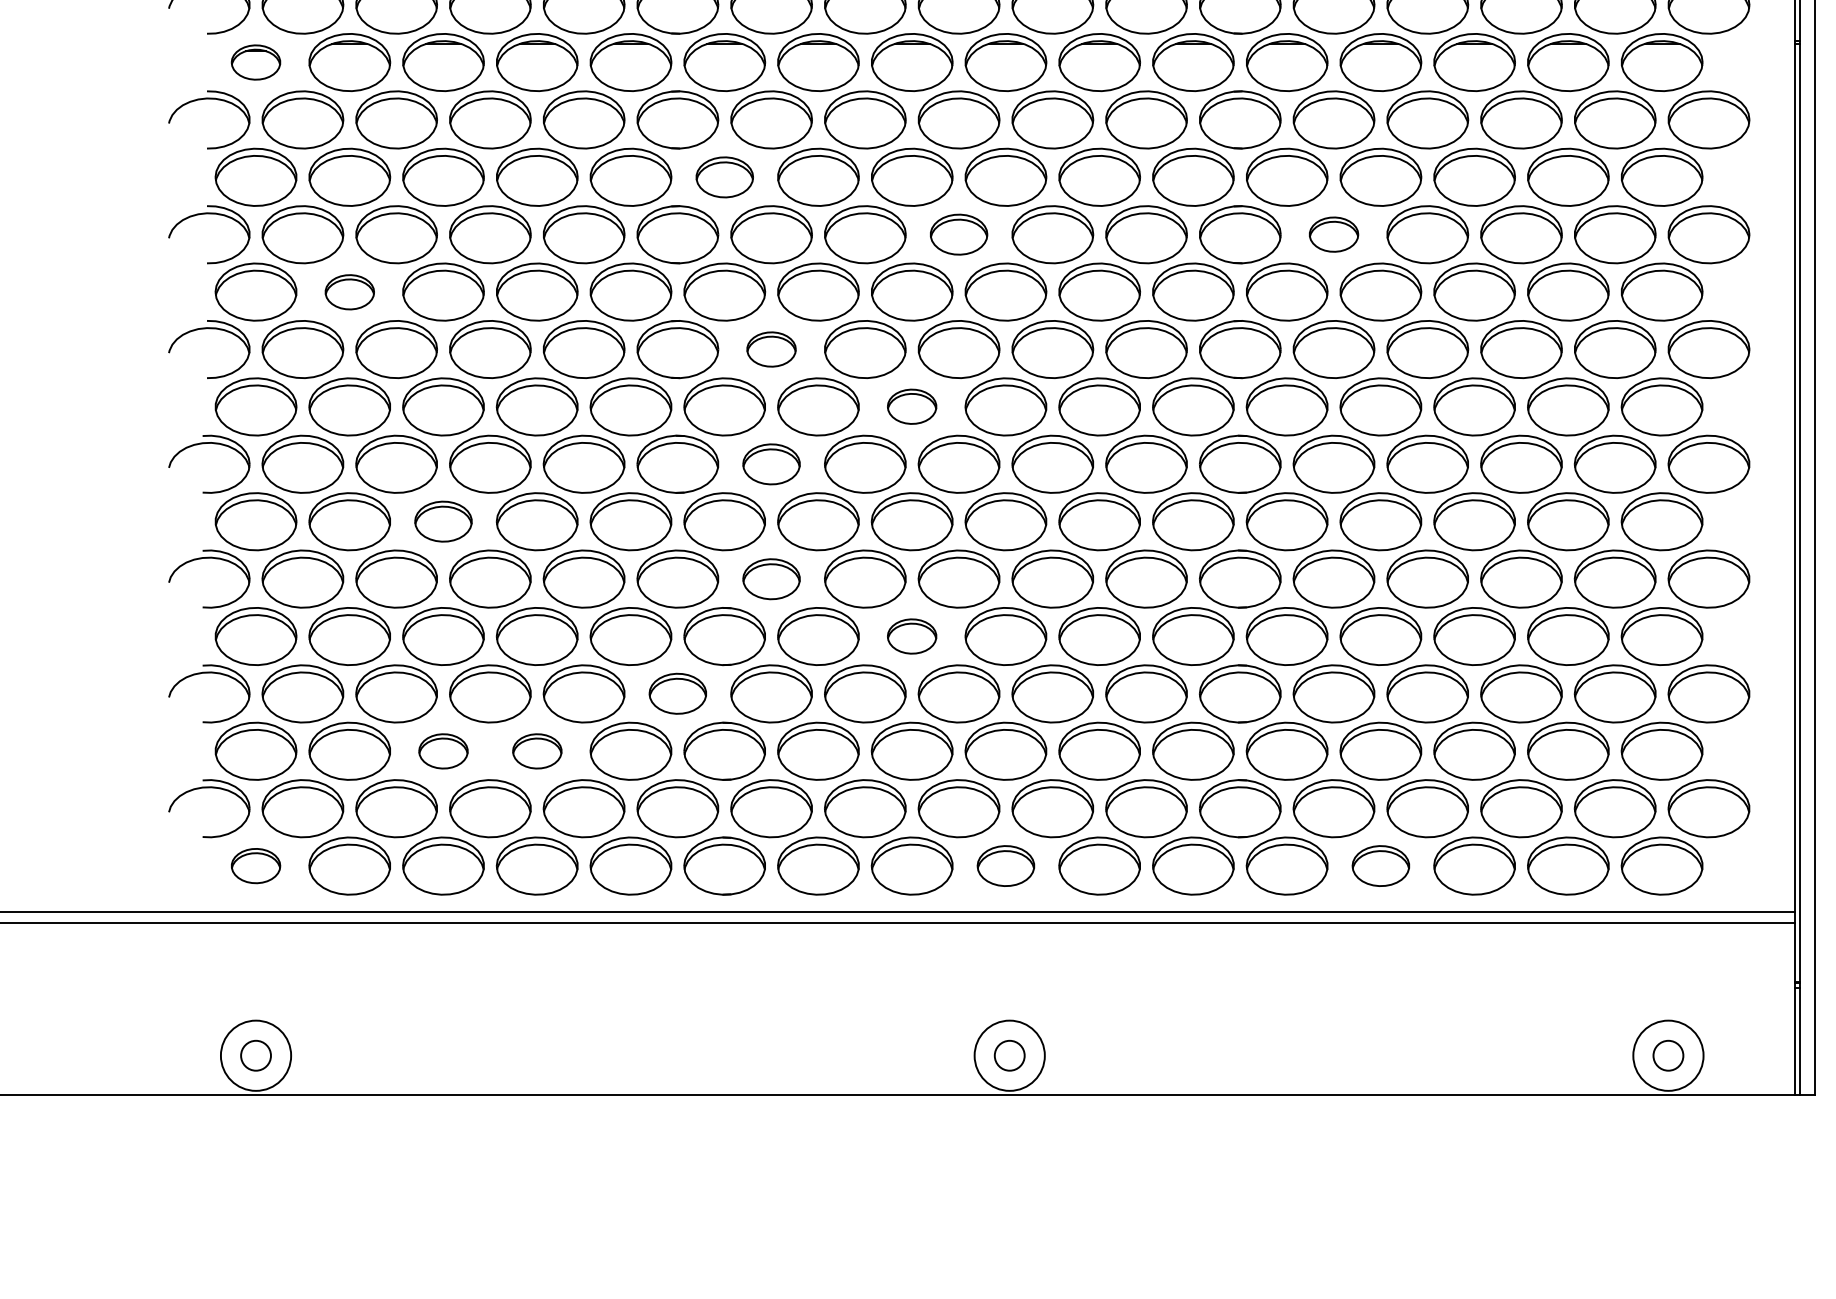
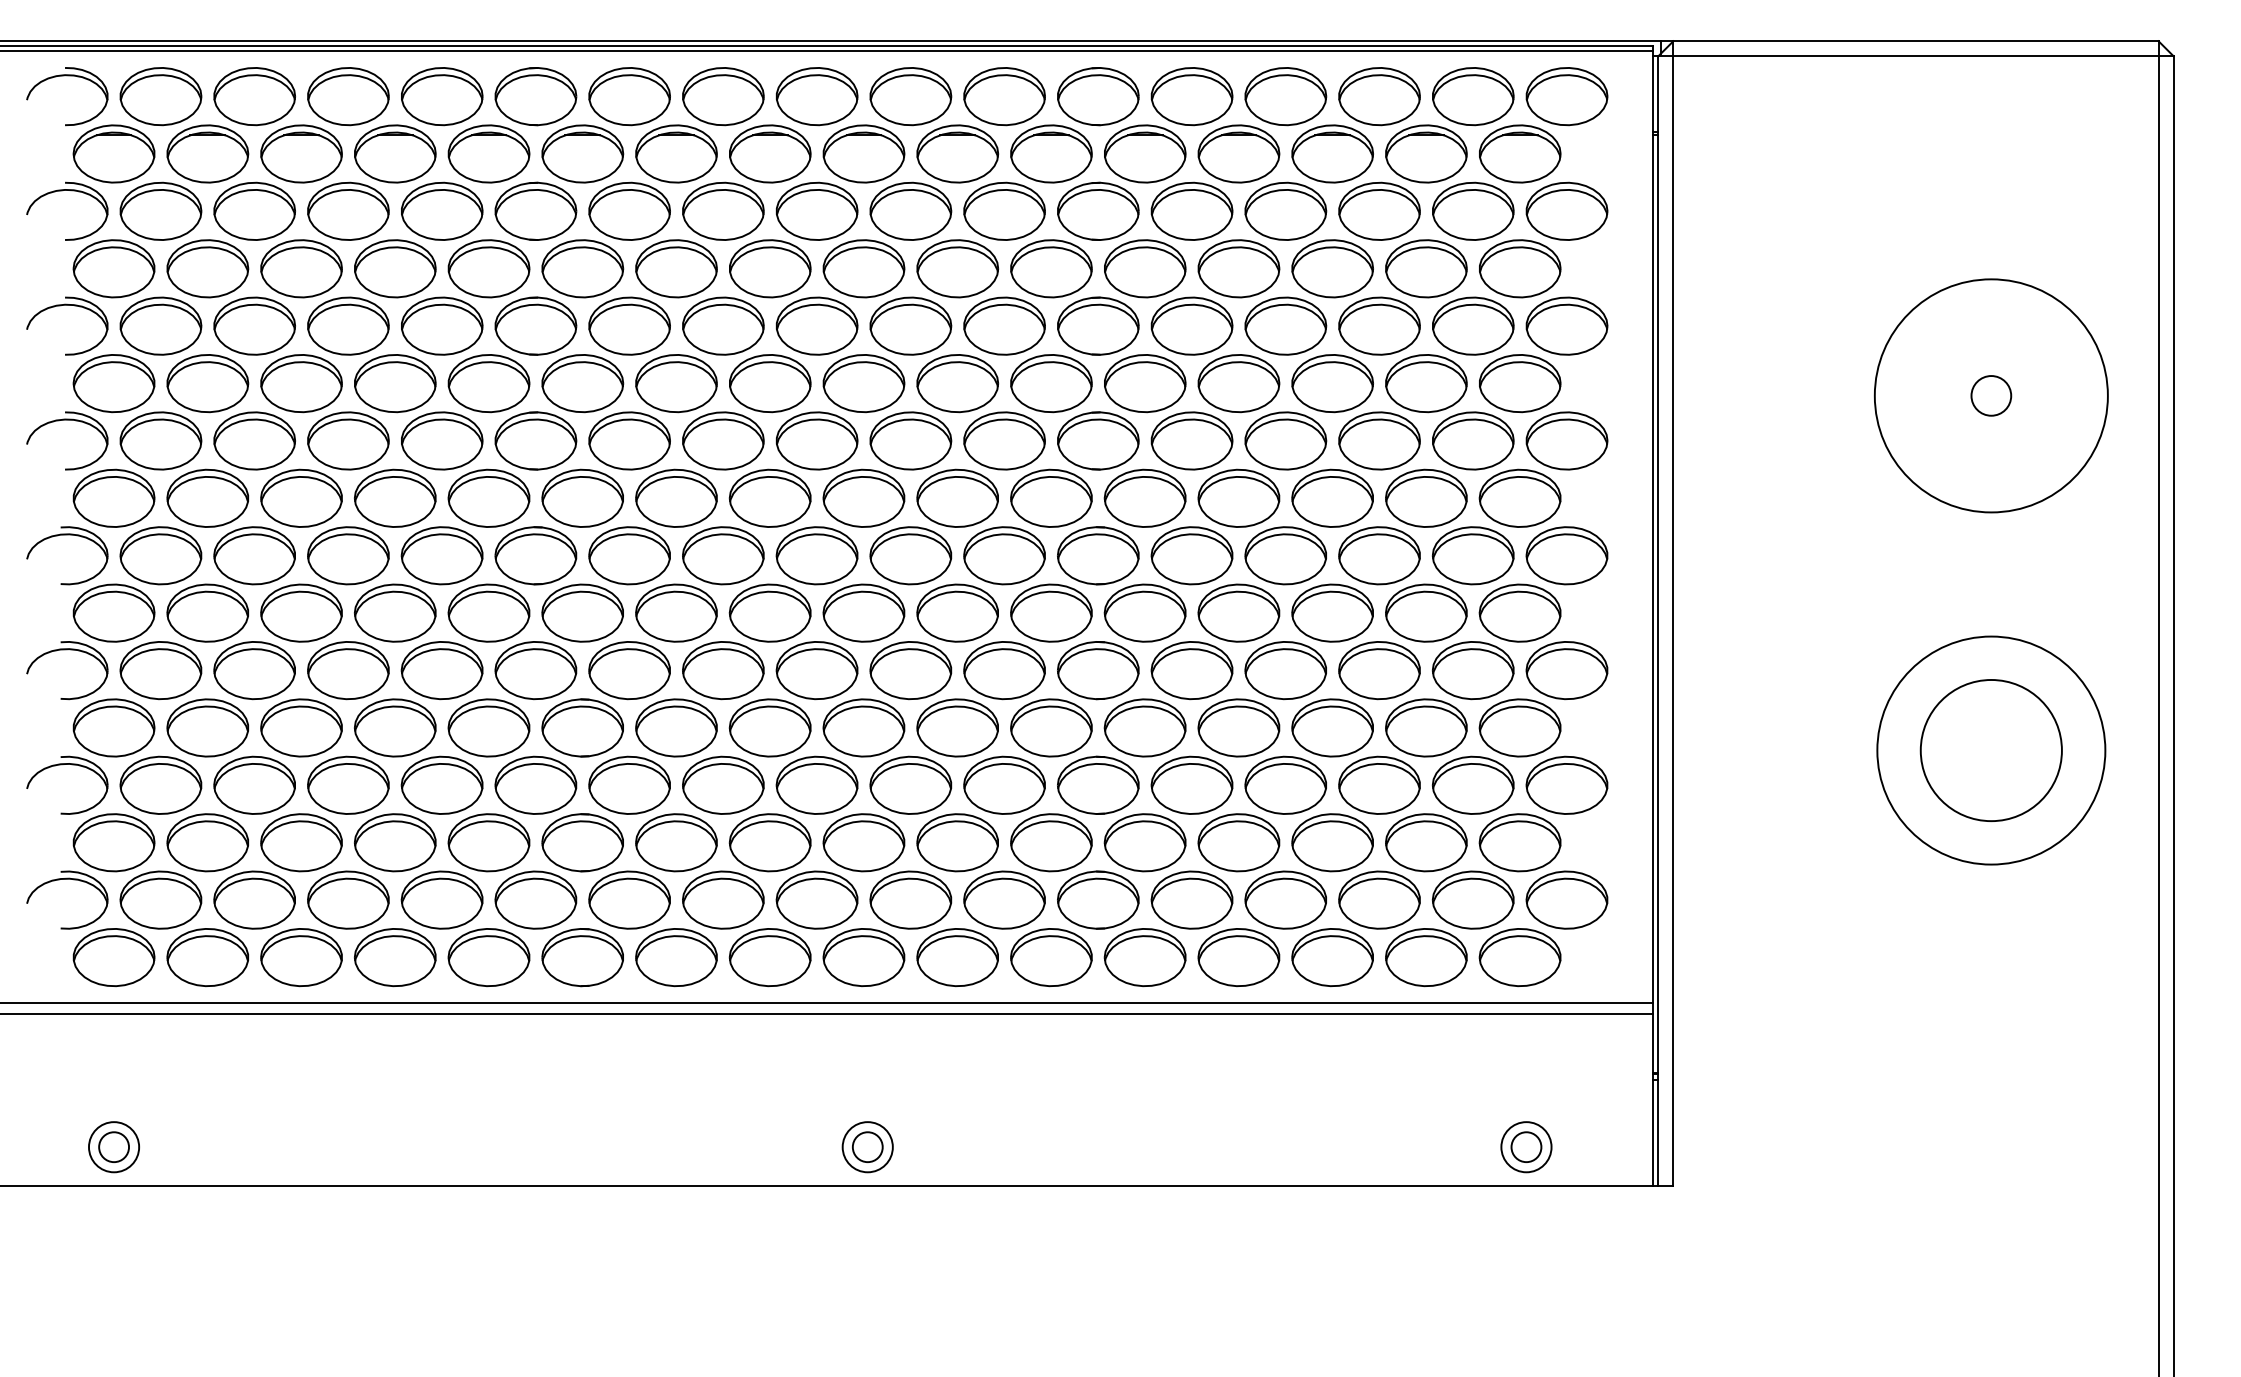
part: (255, 62) -> (113, 153), size x1.67
part: (724, 177) -> (582, 268), size x1.43
part: (958, 234) -> (816, 325), size x1.43
part: (1333, 234) -> (1191, 325), size x1.67
part: (349, 292) -> (207, 383), size x1.67
part: (771, 349) -> (629, 440), size x1.67
part: (911, 406) -> (769, 497), size x1.67
part: (771, 464) -> (629, 555), size x1.43
part: (443, 521) -> (301, 612), size x1.43
part: (771, 579) -> (629, 670), size x1.43
part: (911, 636) -> (769, 727), size x1.67
part: (677, 693) -> (535, 784), size x1.43
part: (443, 751) -> (301, 842), size x1.67
part: (537, 751) -> (395, 842), size x1.67
part: (255, 866) -> (113, 957), size x1.67
part: (1005, 866) -> (863, 957), size x1.43
part: (1380, 866) -> (1238, 957), size x1.43
circle: (256, 1056) -> (114, 1147), size x0.71
circle: (1009, 1056) -> (867, 1147), size x0.71
circle: (1668, 1056) -> (1526, 1147), size x0.71

